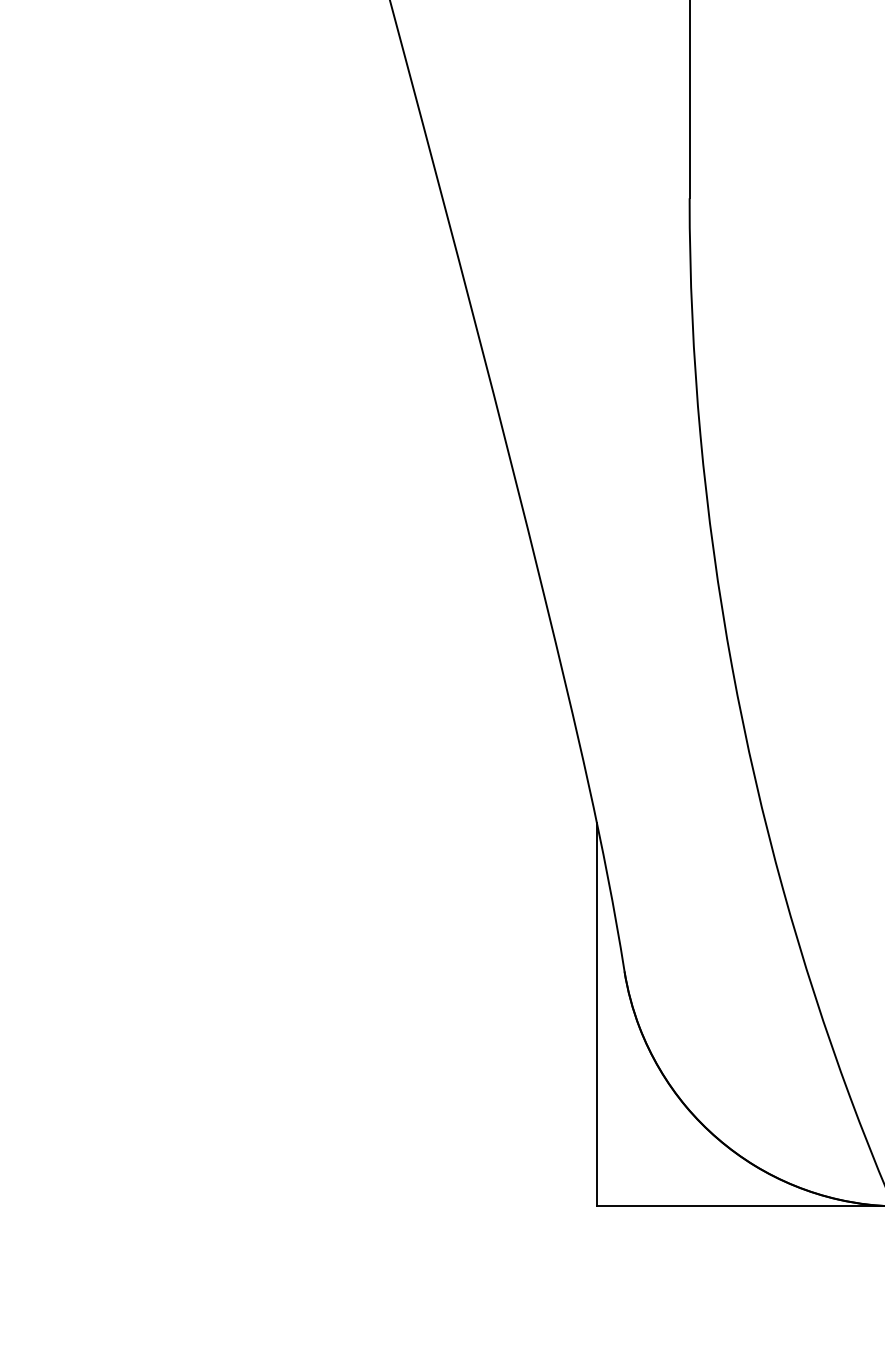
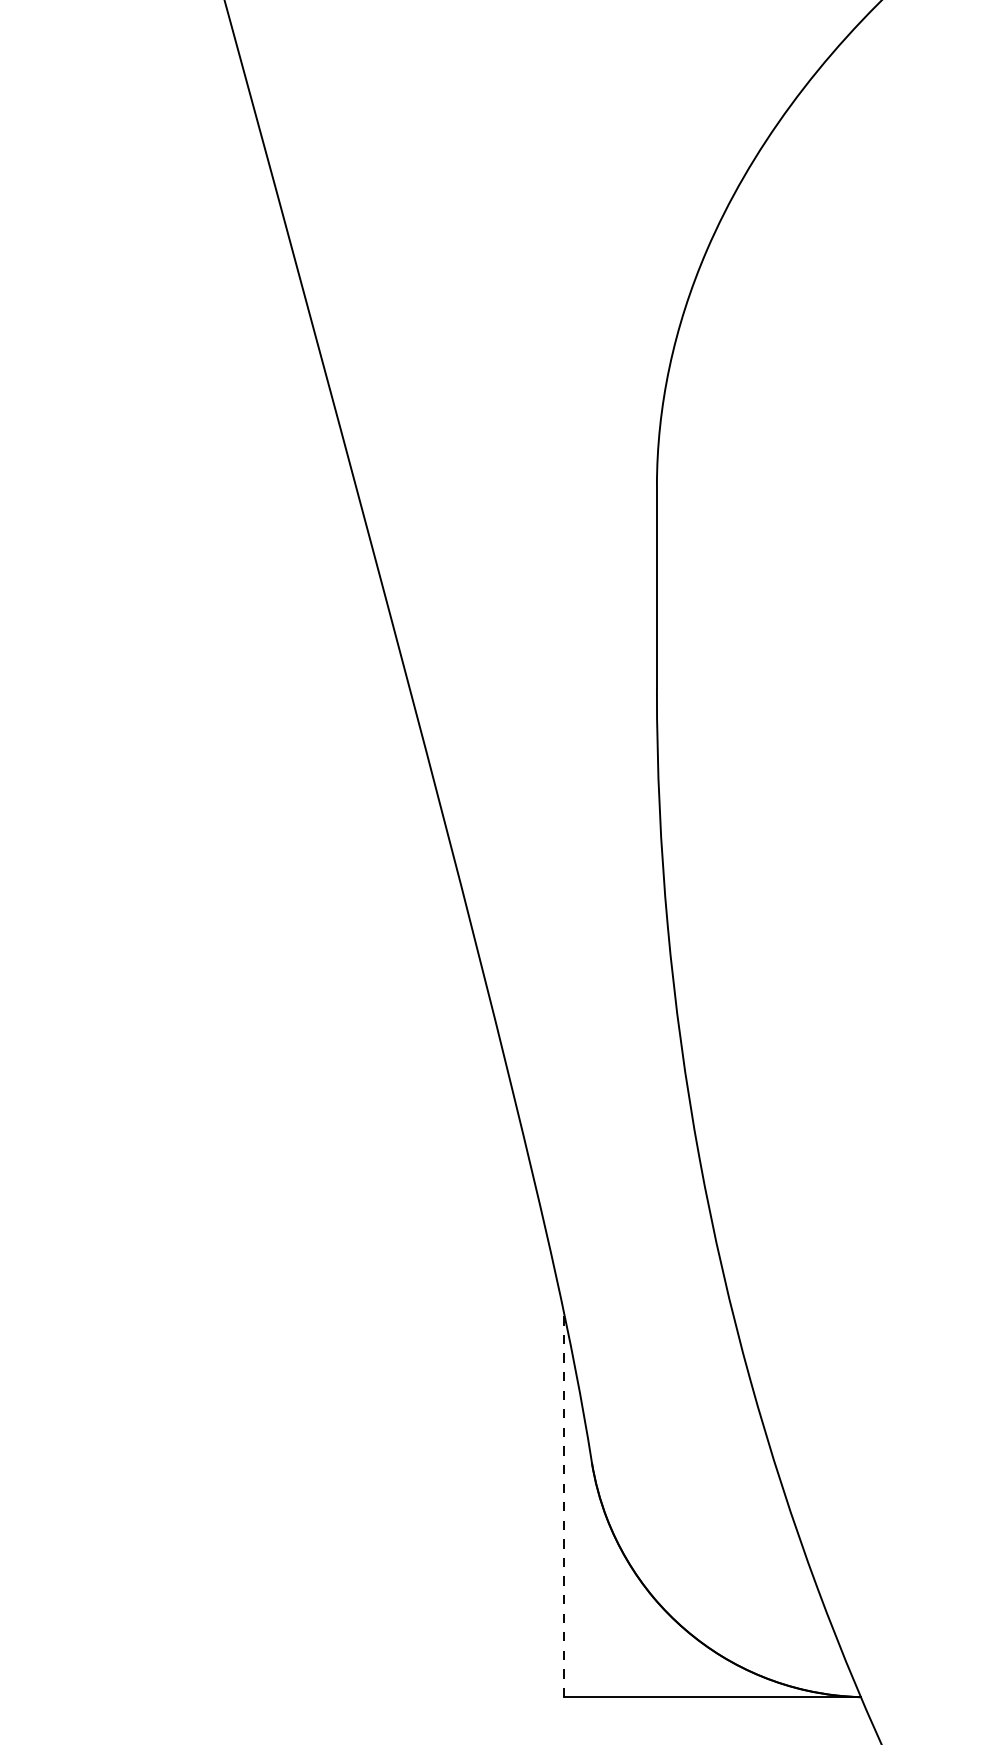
line: (597, 1014) -> (564, 1505), solid -> dashed

